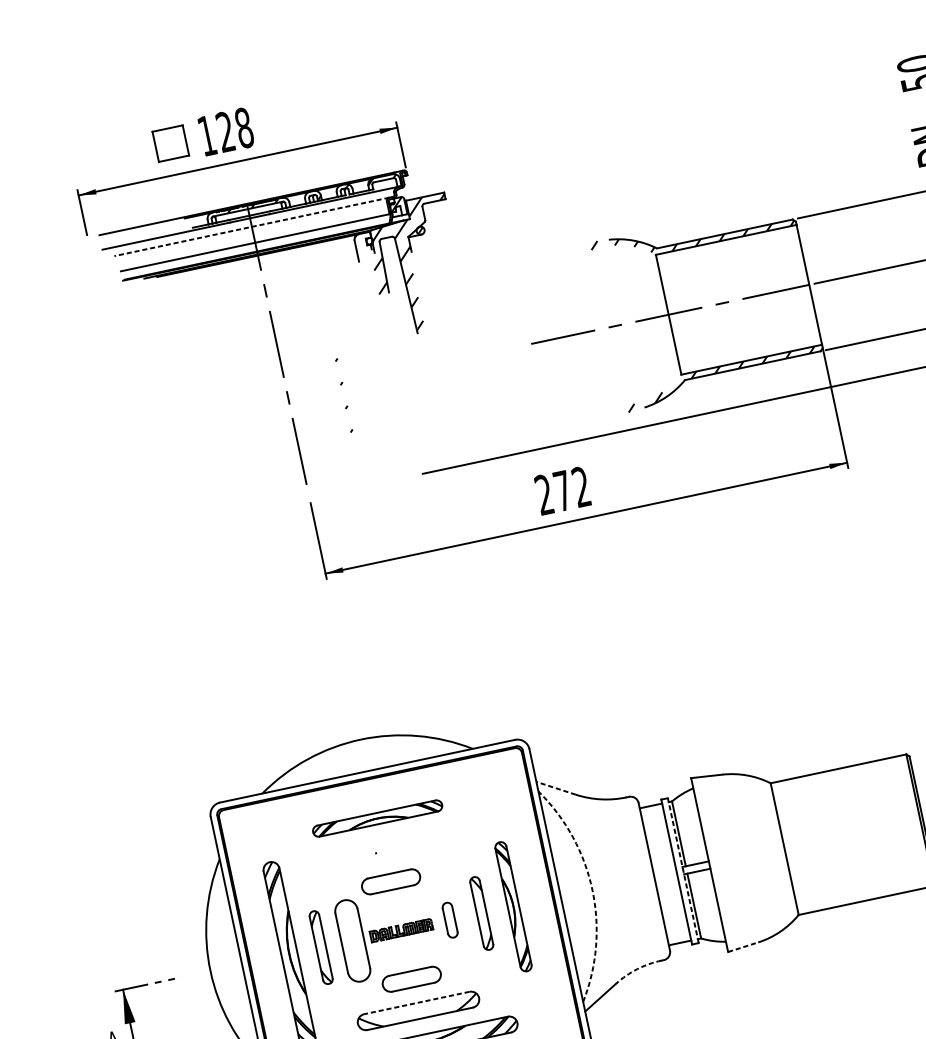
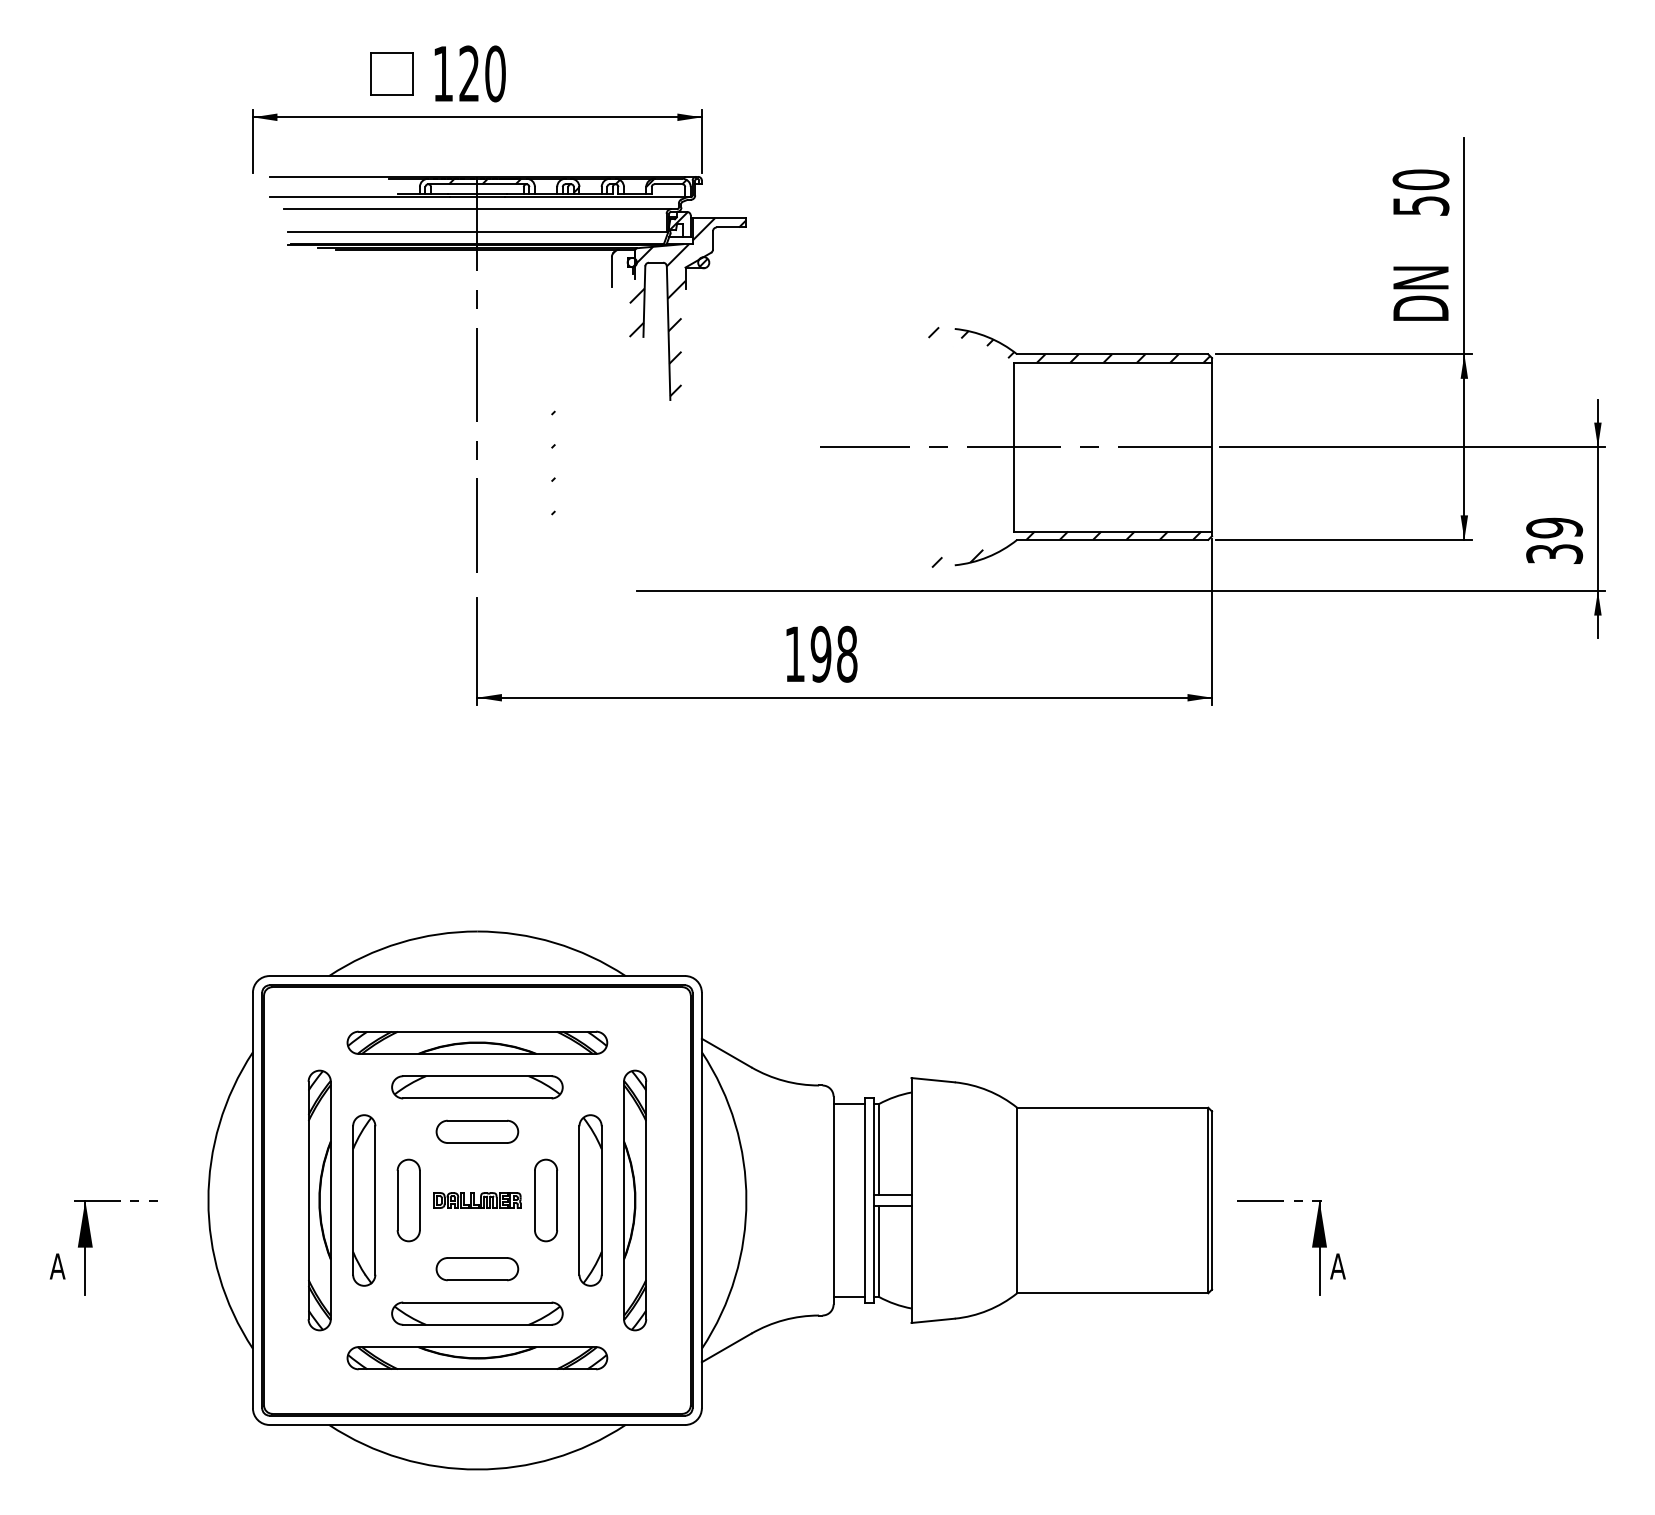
text: (244, 127) -> (495, 73), 128 -> 120
line: (251, 227) -> (477, 209), dashed -> solid
text: (563, 490) -> (821, 653), 272 -> 198
line: (556, 788) -> (726, 1053), dashed -> solid
part: (377, 818) -> (477, 1042), size x1.43
part: (384, 850) -> (477, 1087), added
line: (683, 870) -> (874, 1200), dashed -> solid
arc: (592, 889) -> (746, 1200), dashed -> solid
part: (513, 906) -> (635, 1200), size x1.43
part: (481, 913) -> (590, 1200), size x1.67
part: (449, 920) -> (545, 1200), size x1.67
part: (352, 940) -> (408, 1200), size x0.71
line: (743, 946) -> (933, 1320), dashed -> solid
part: (321, 947) -> (364, 1200), size x1.67
arc: (637, 969) -> (784, 1320), dashed -> solid
line: (416, 1003) -> (476, 1302), dashed -> solid

